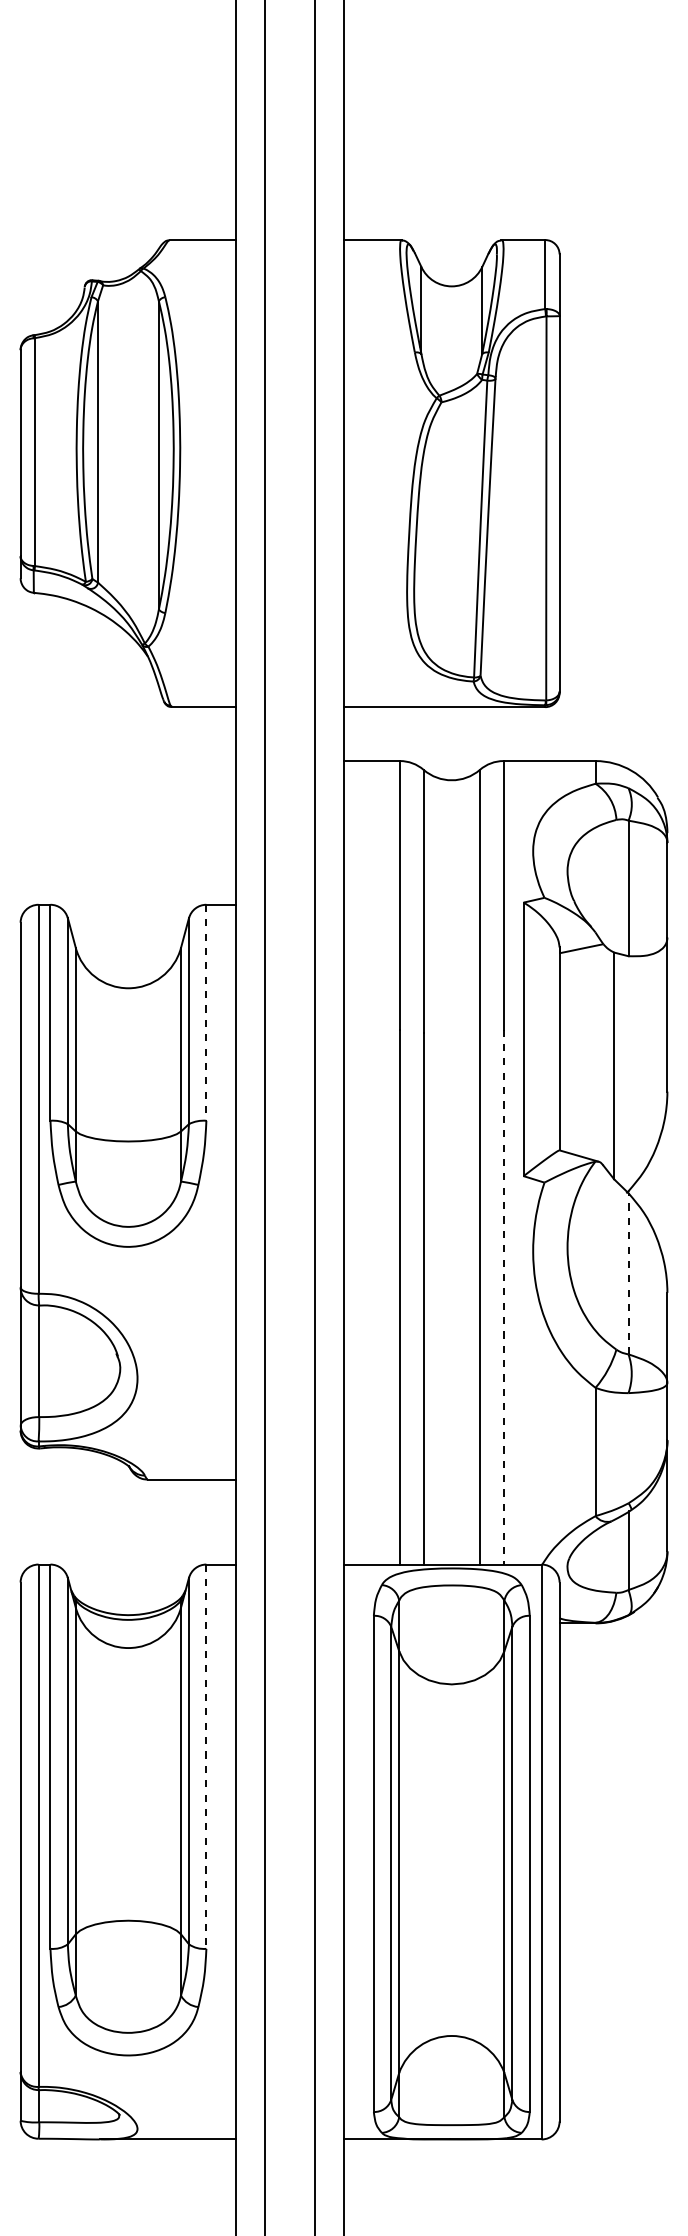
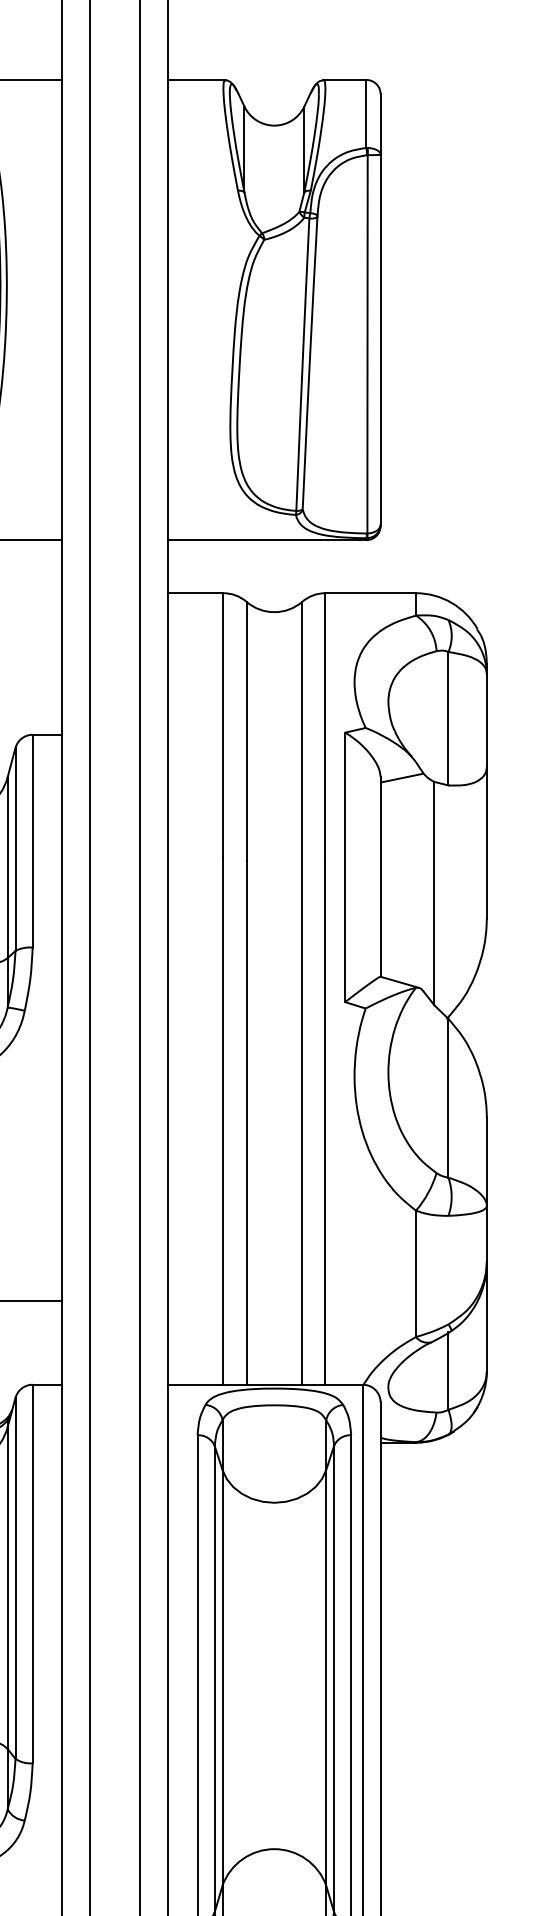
line: (206, 1013) -> (32, 841), dashed -> solid
line: (628, 1273) -> (448, 1098), dashed -> solid
line: (503, 1297) -> (325, 1121), dashed -> solid
line: (206, 1757) -> (32, 1574), dashed -> solid

